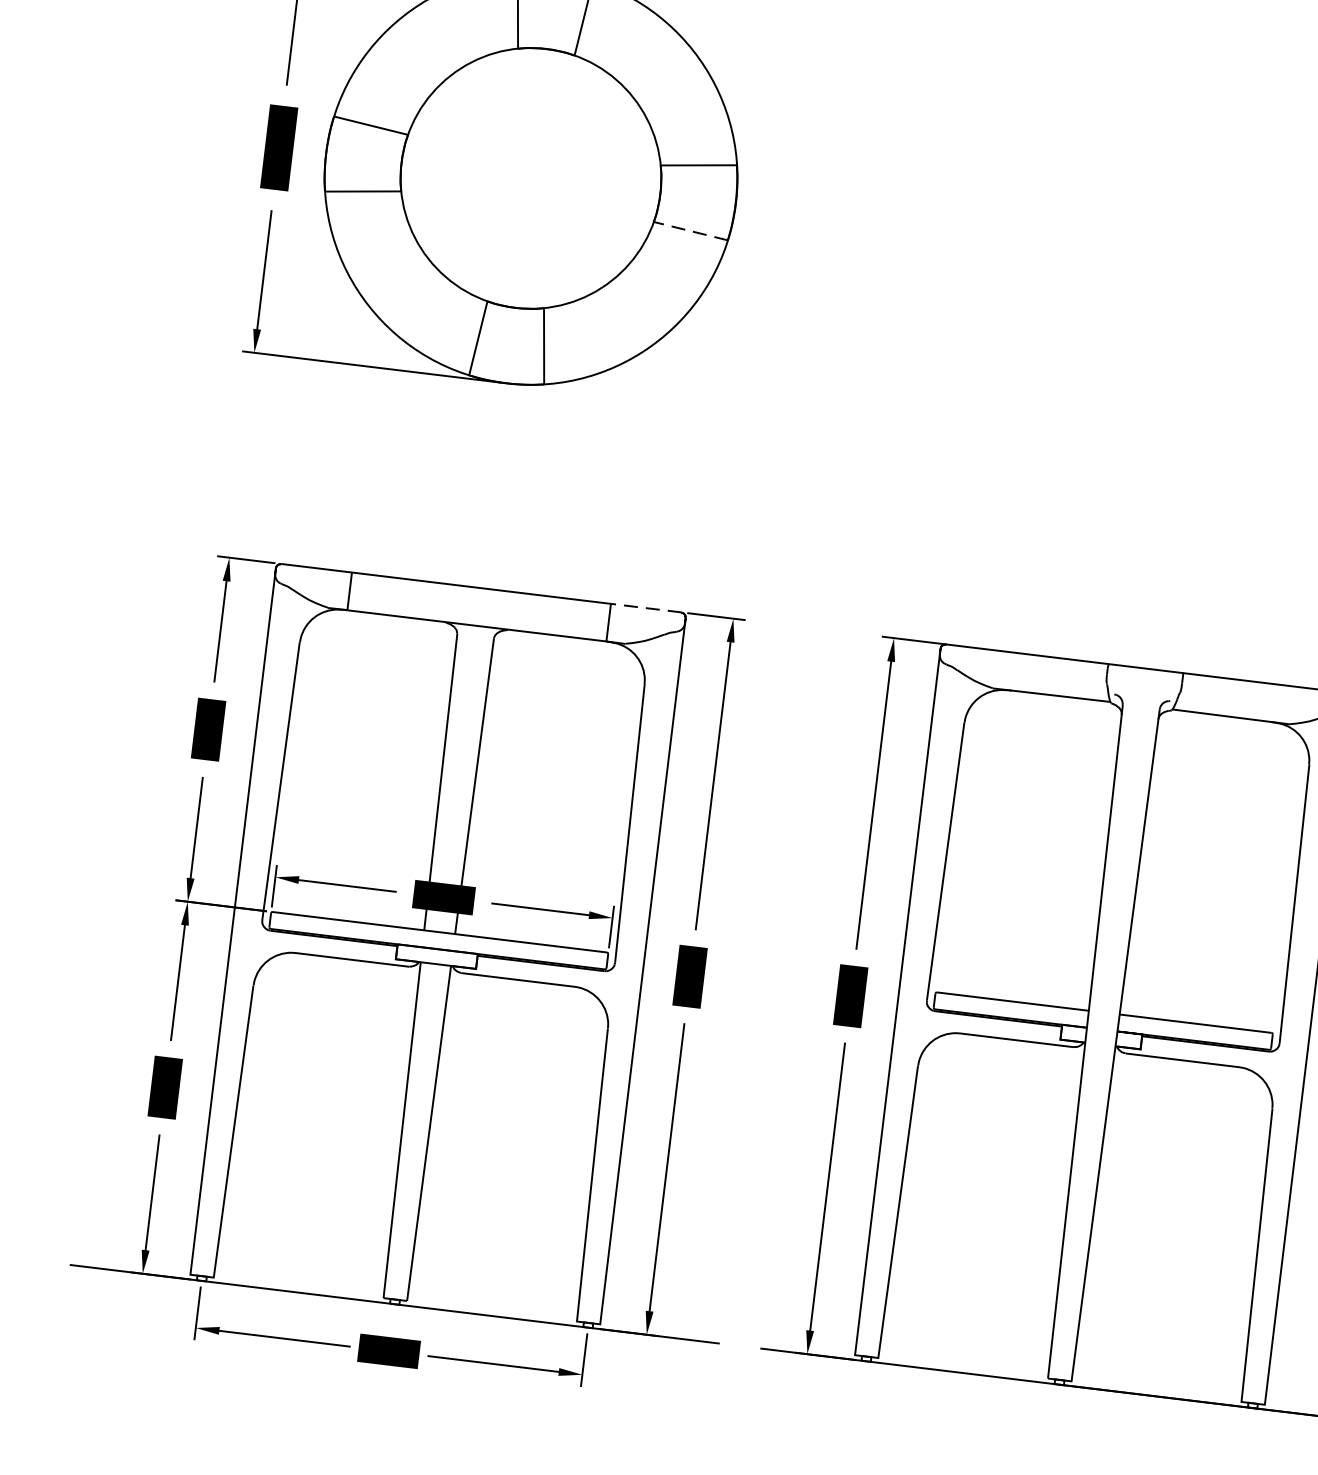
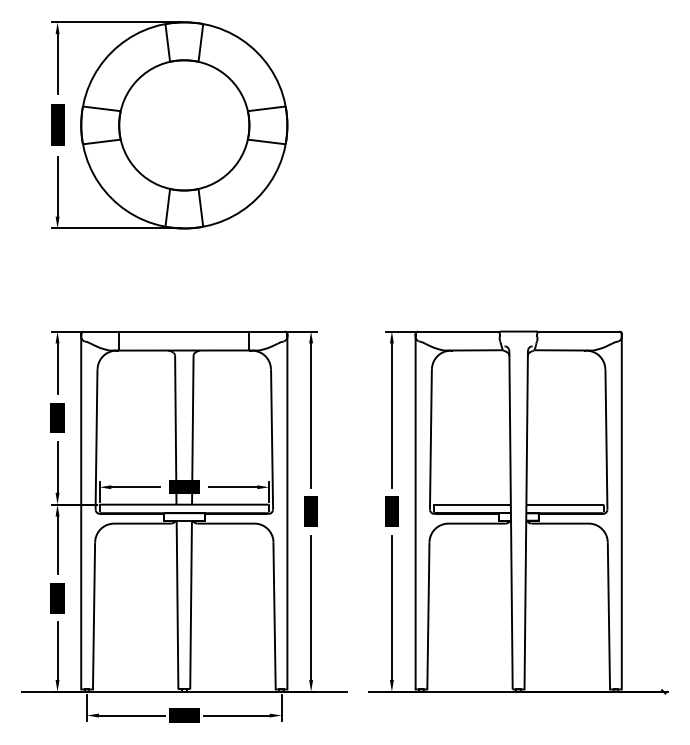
line: (690, 230) -> (266, 141), dashed -> solid
line: (646, 608) -> (267, 331), dashed -> solid

